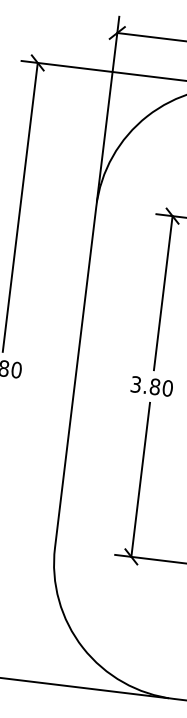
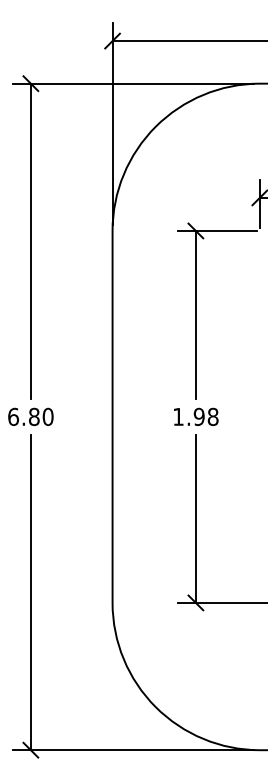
text: (151, 386) -> (195, 416), 3.80 -> 1.98

